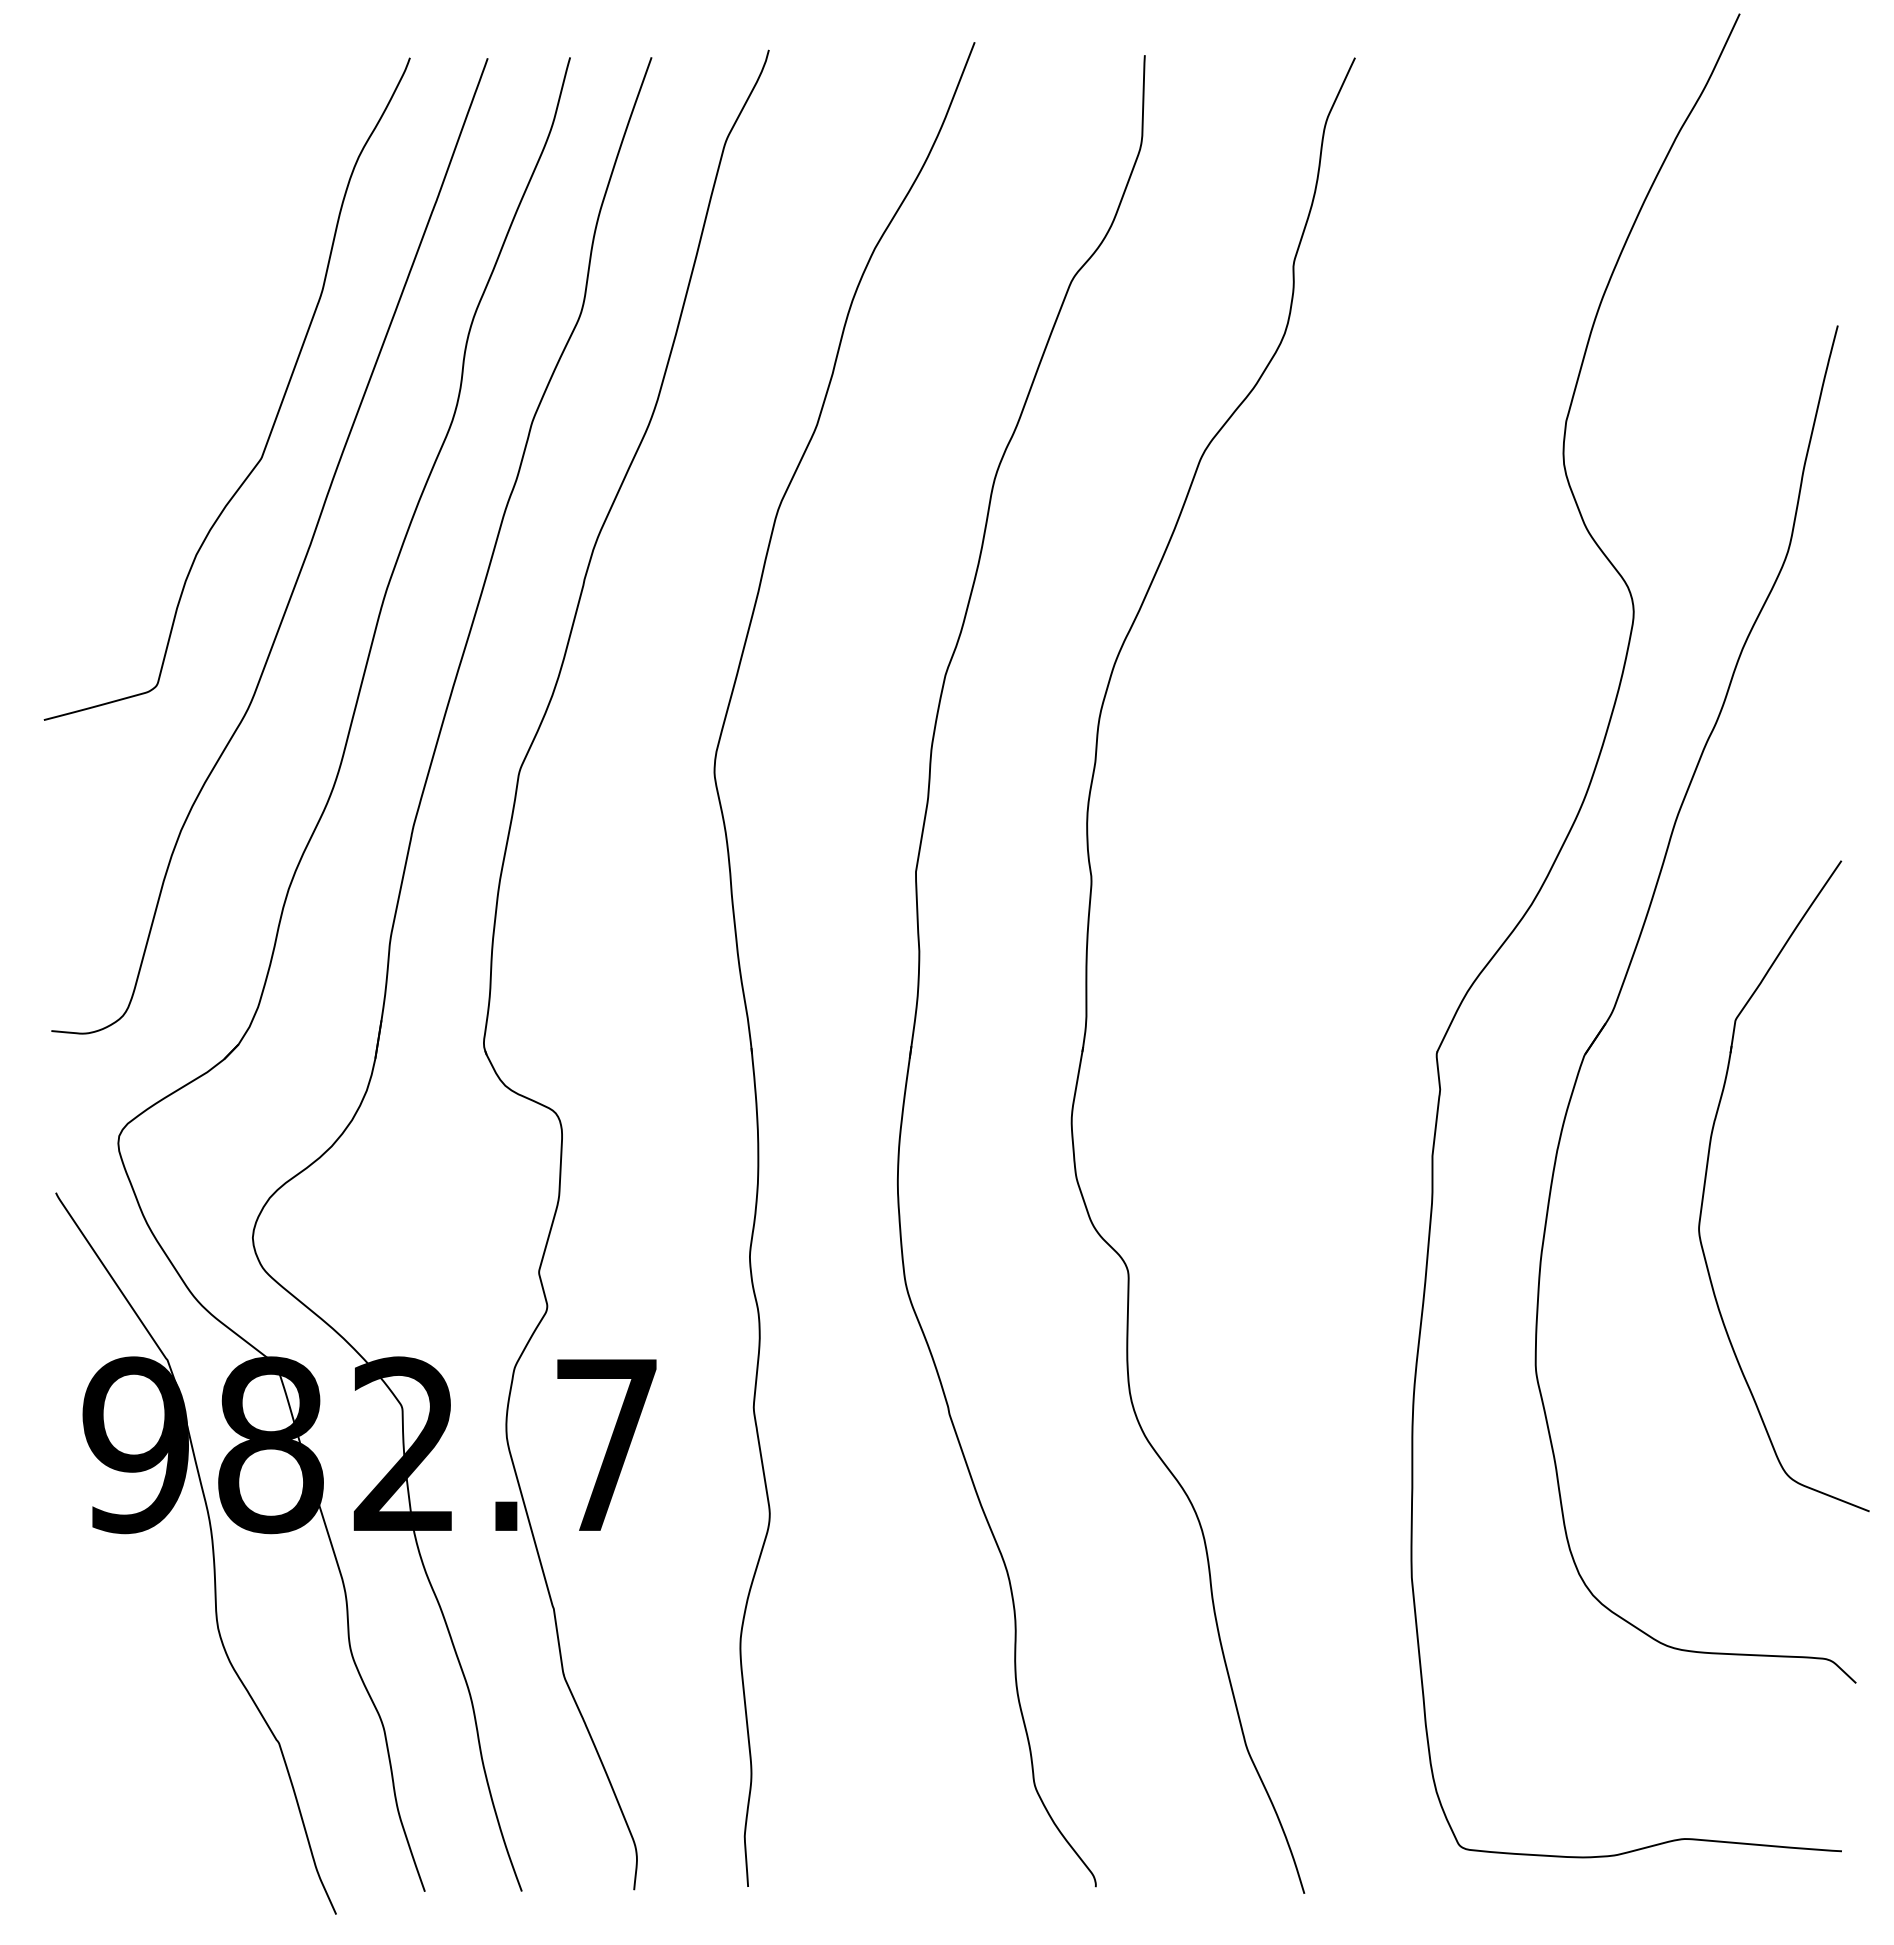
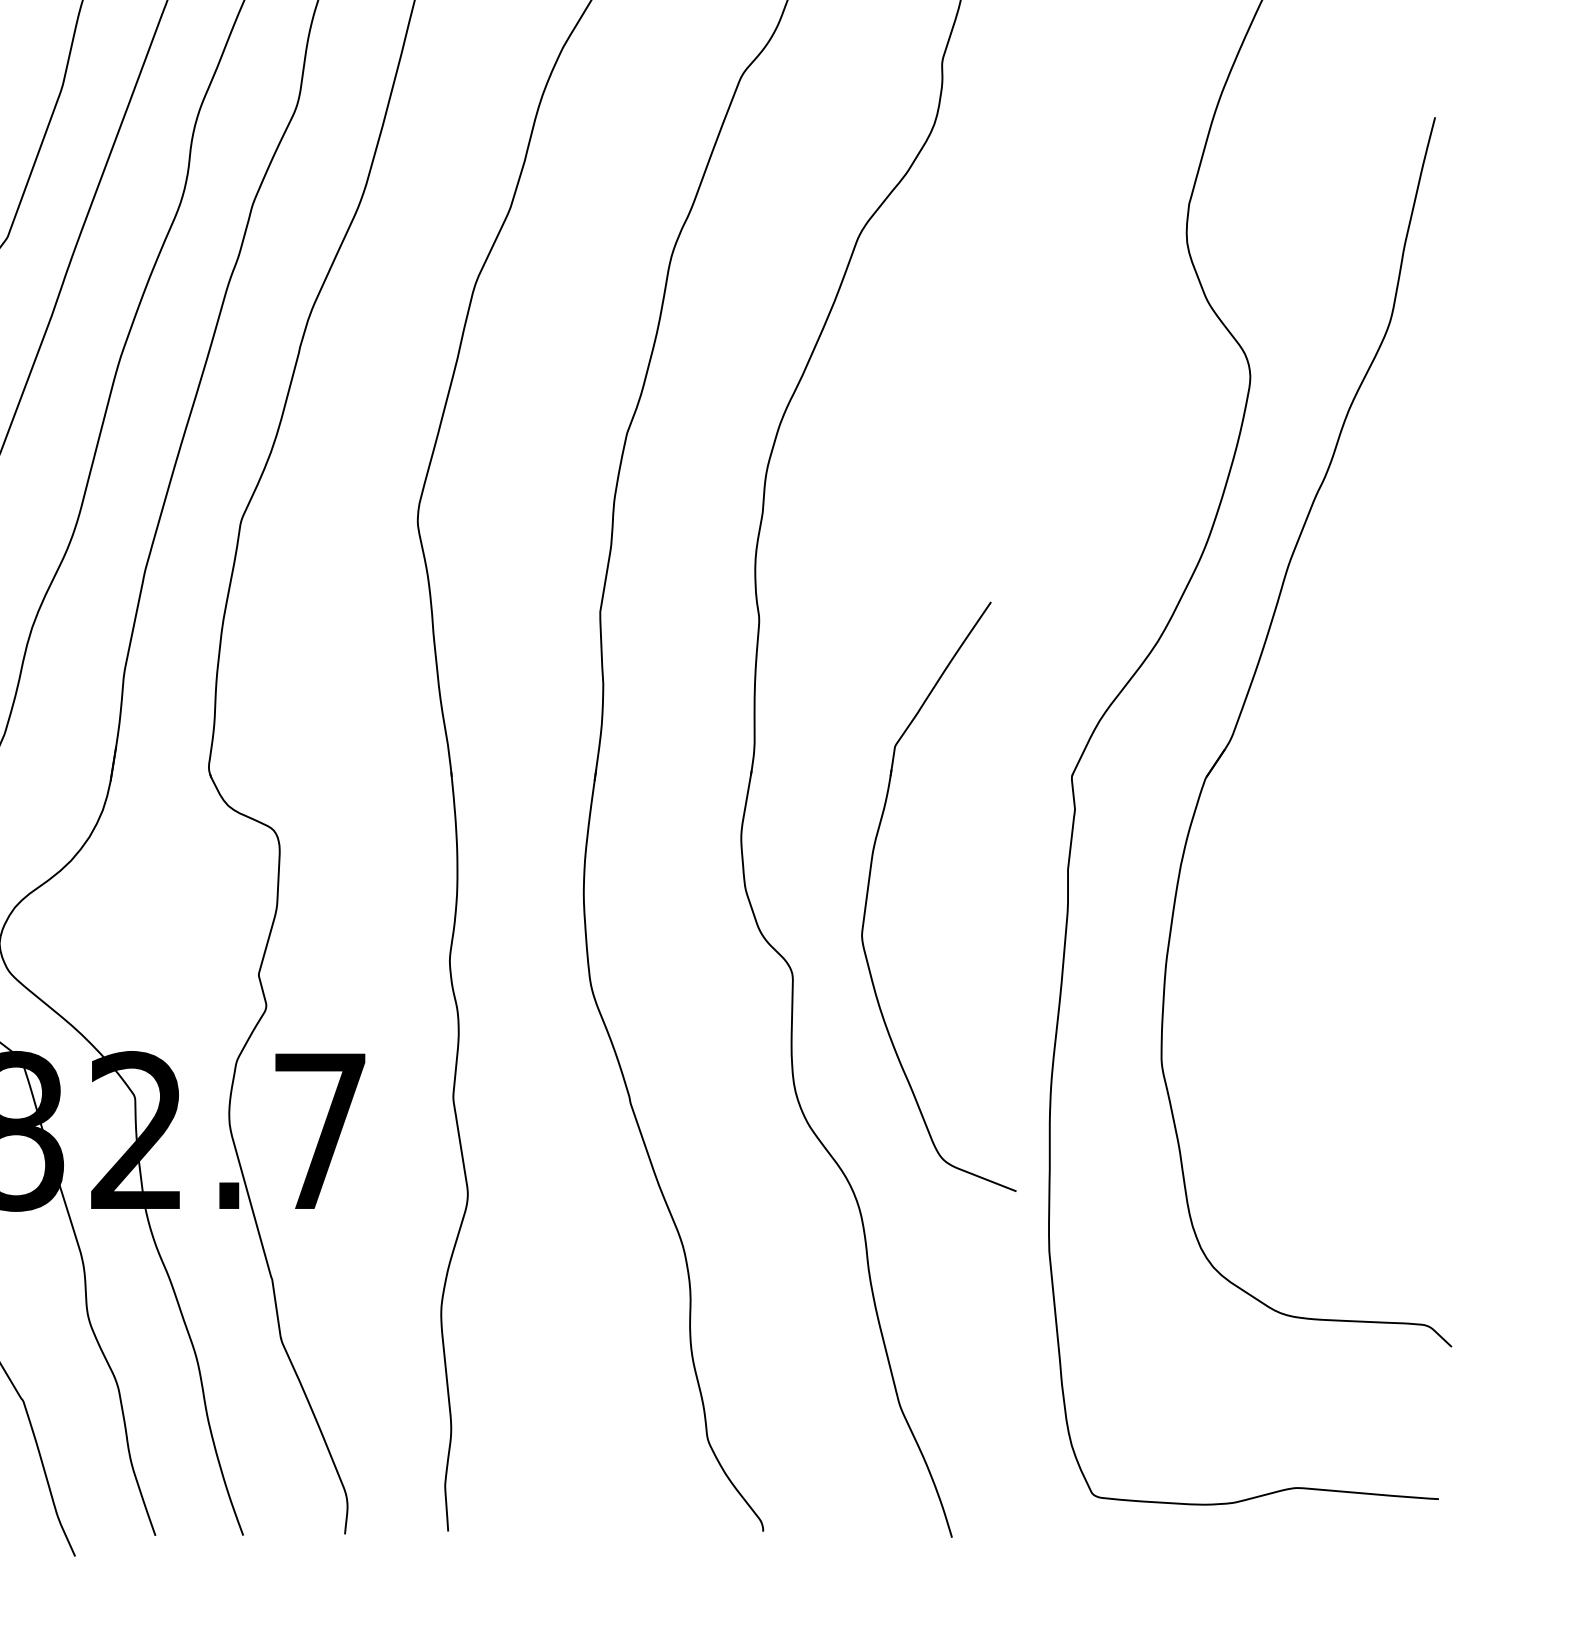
part: (1707, 1172) -> (869, 884), moved

